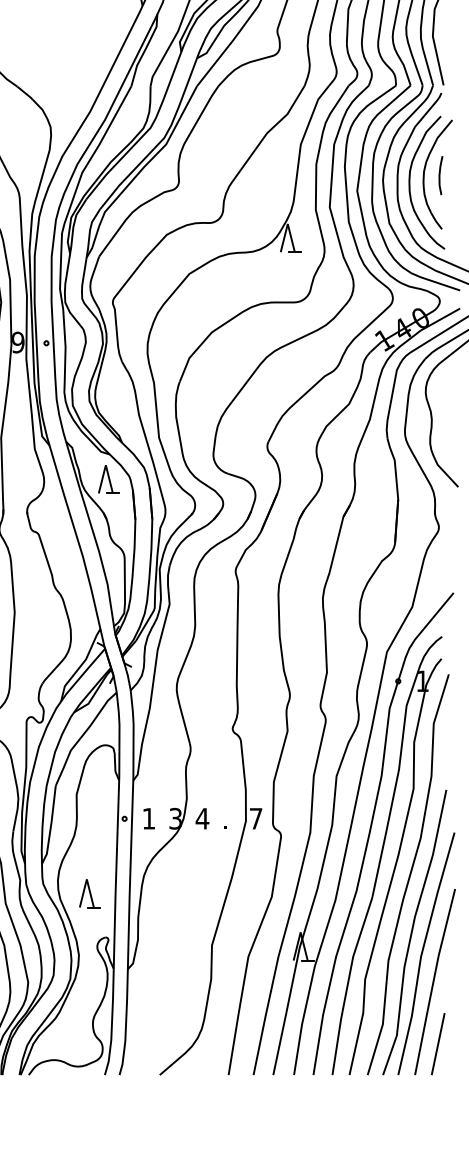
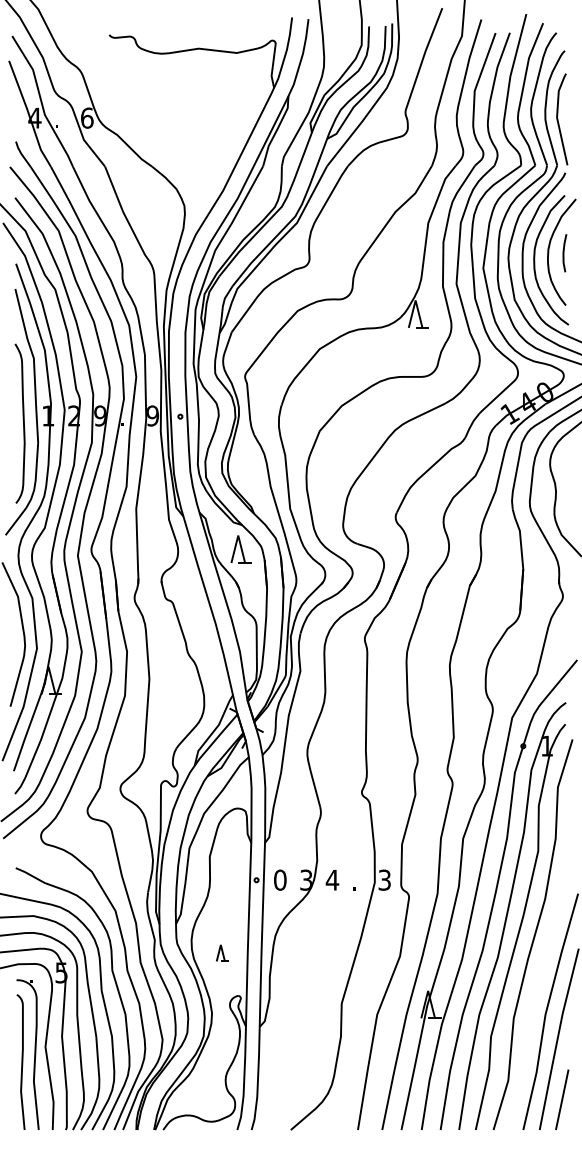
text: (149, 818) -> (280, 879), 1 -> 0
text: (255, 818) -> (384, 879), 7 -> 3
part: (89, 893) -> (222, 953), size x0.6
curve: (412, 932) -> (537, 991), removed

